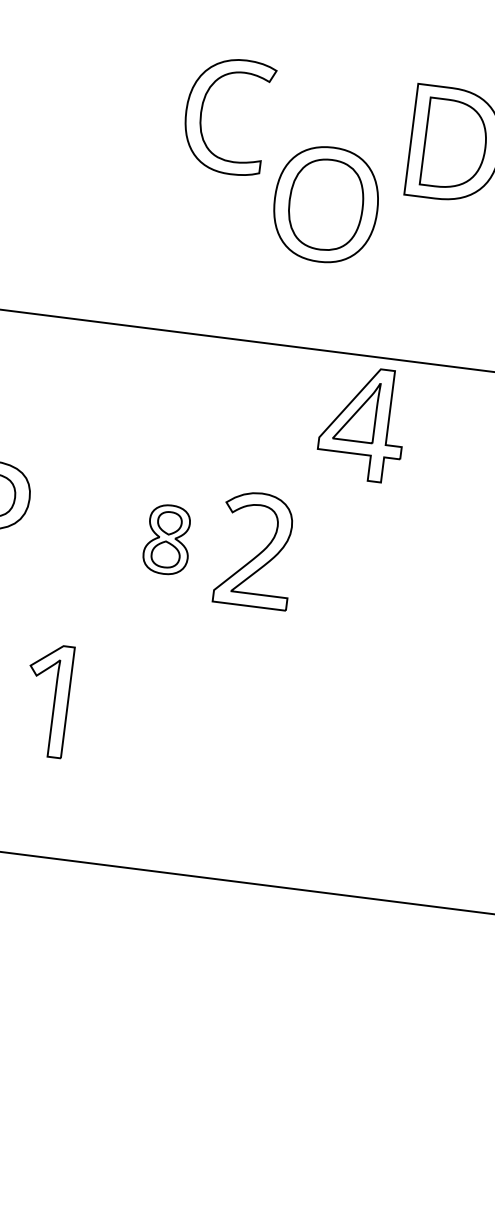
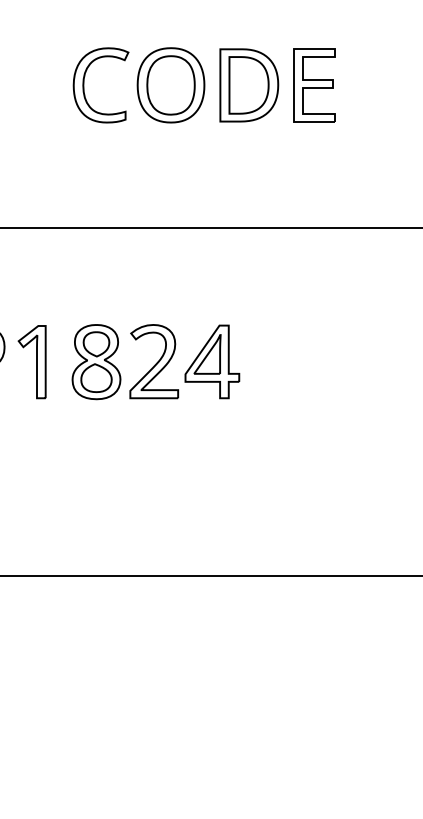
part: (325, 204) -> (170, 85), moved
part: (363, 423) -> (212, 361), moved
part: (167, 540) -> (96, 362), size x1.67
part: (46, 700) -> (31, 362), moved

